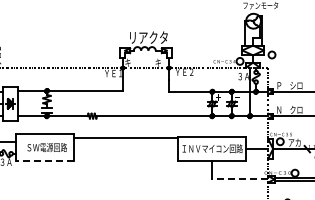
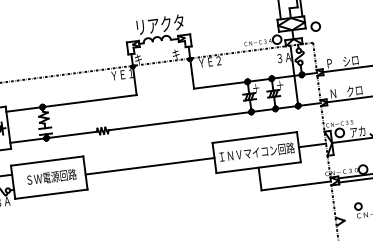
line: (126, 137) -> (150, 165), moved
line: (44, 161) -> (50, 194), dashed -> solid
line: (240, 179) -> (296, 186), dashed -> solid

